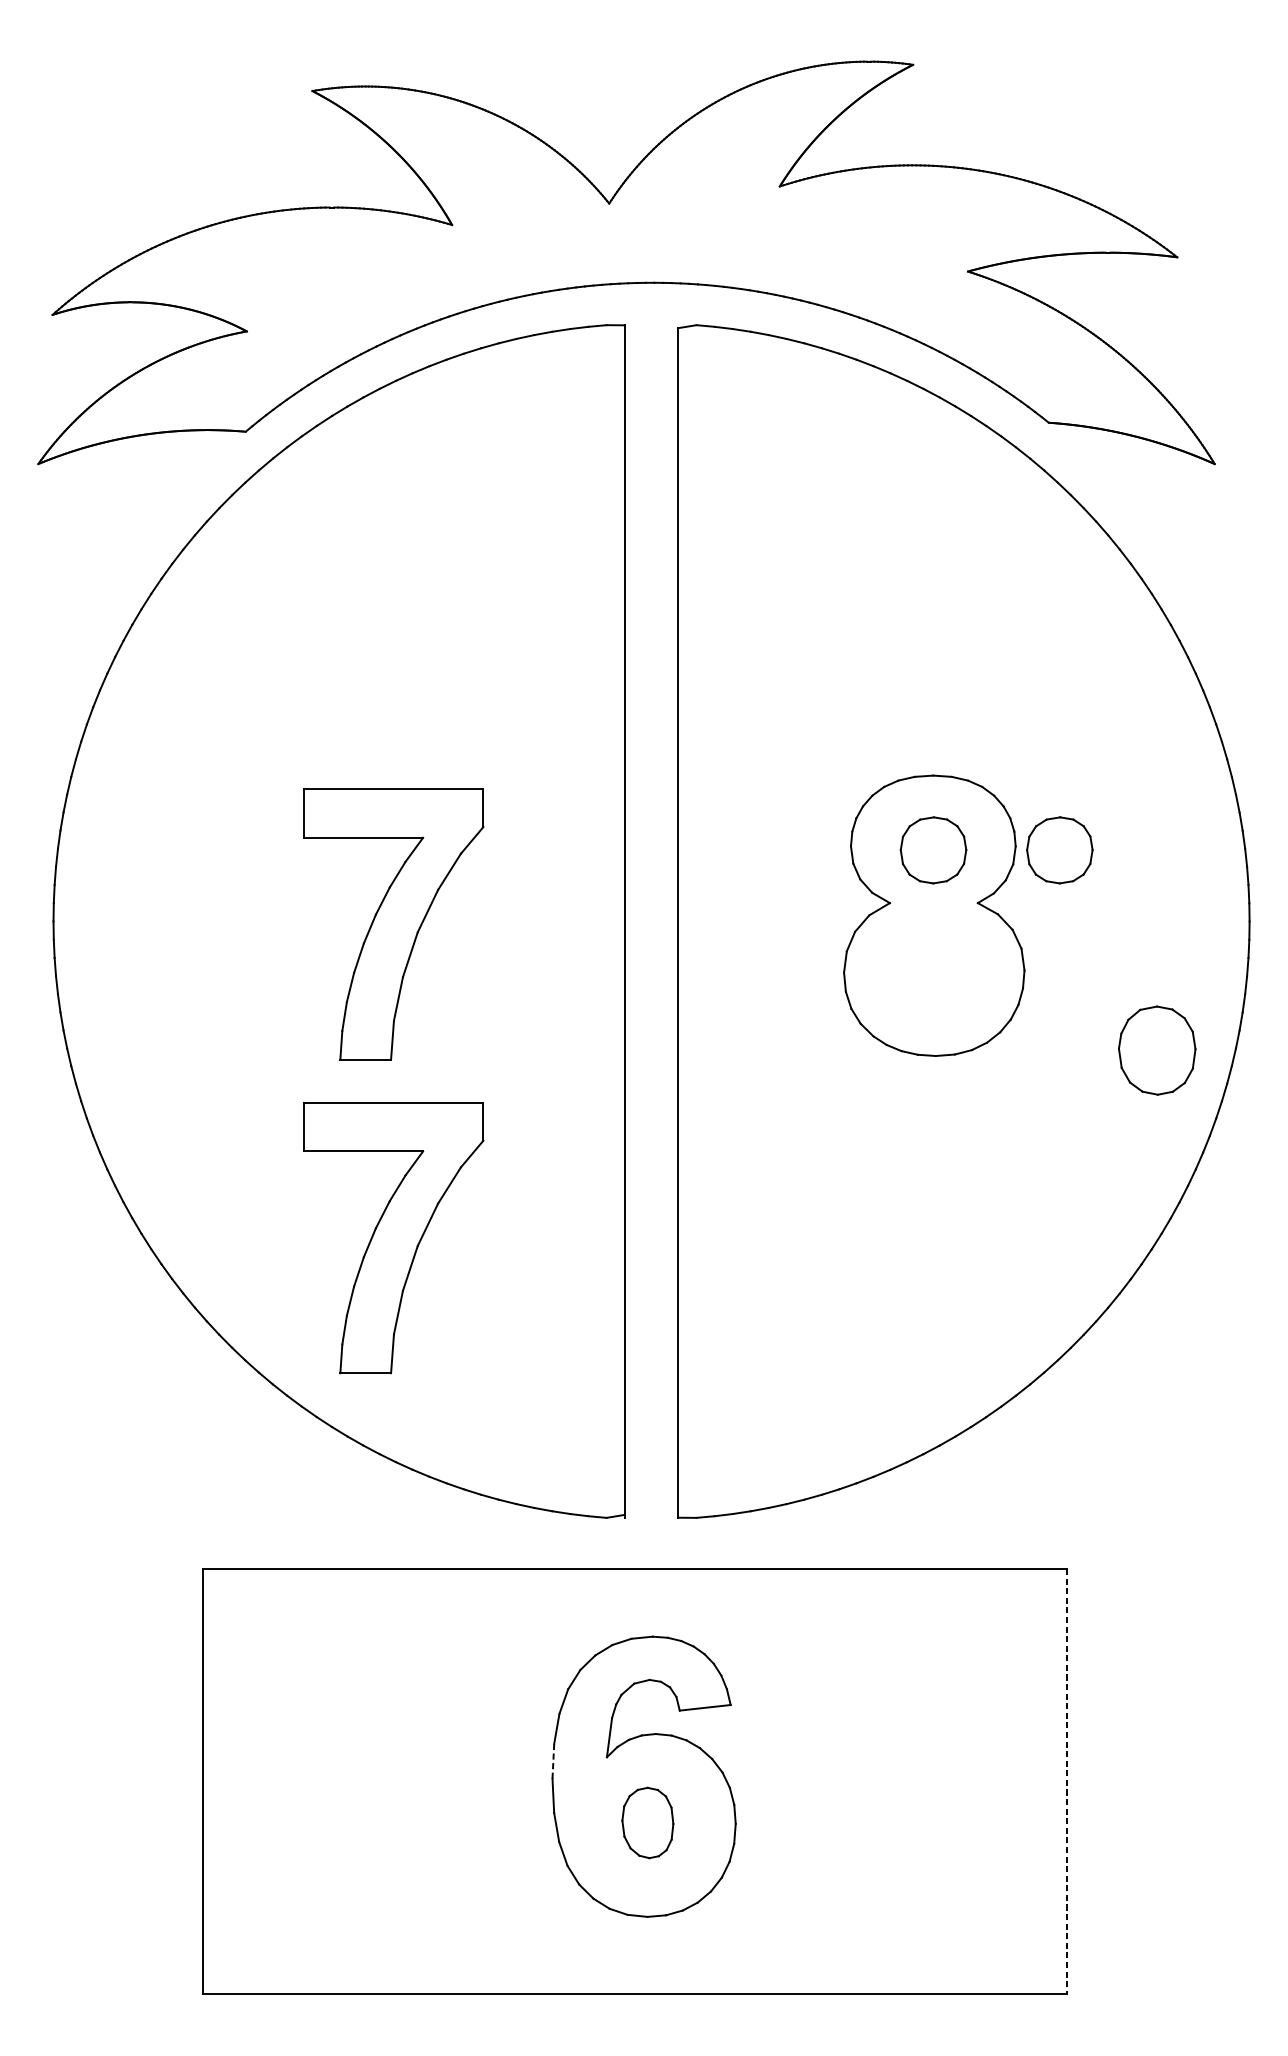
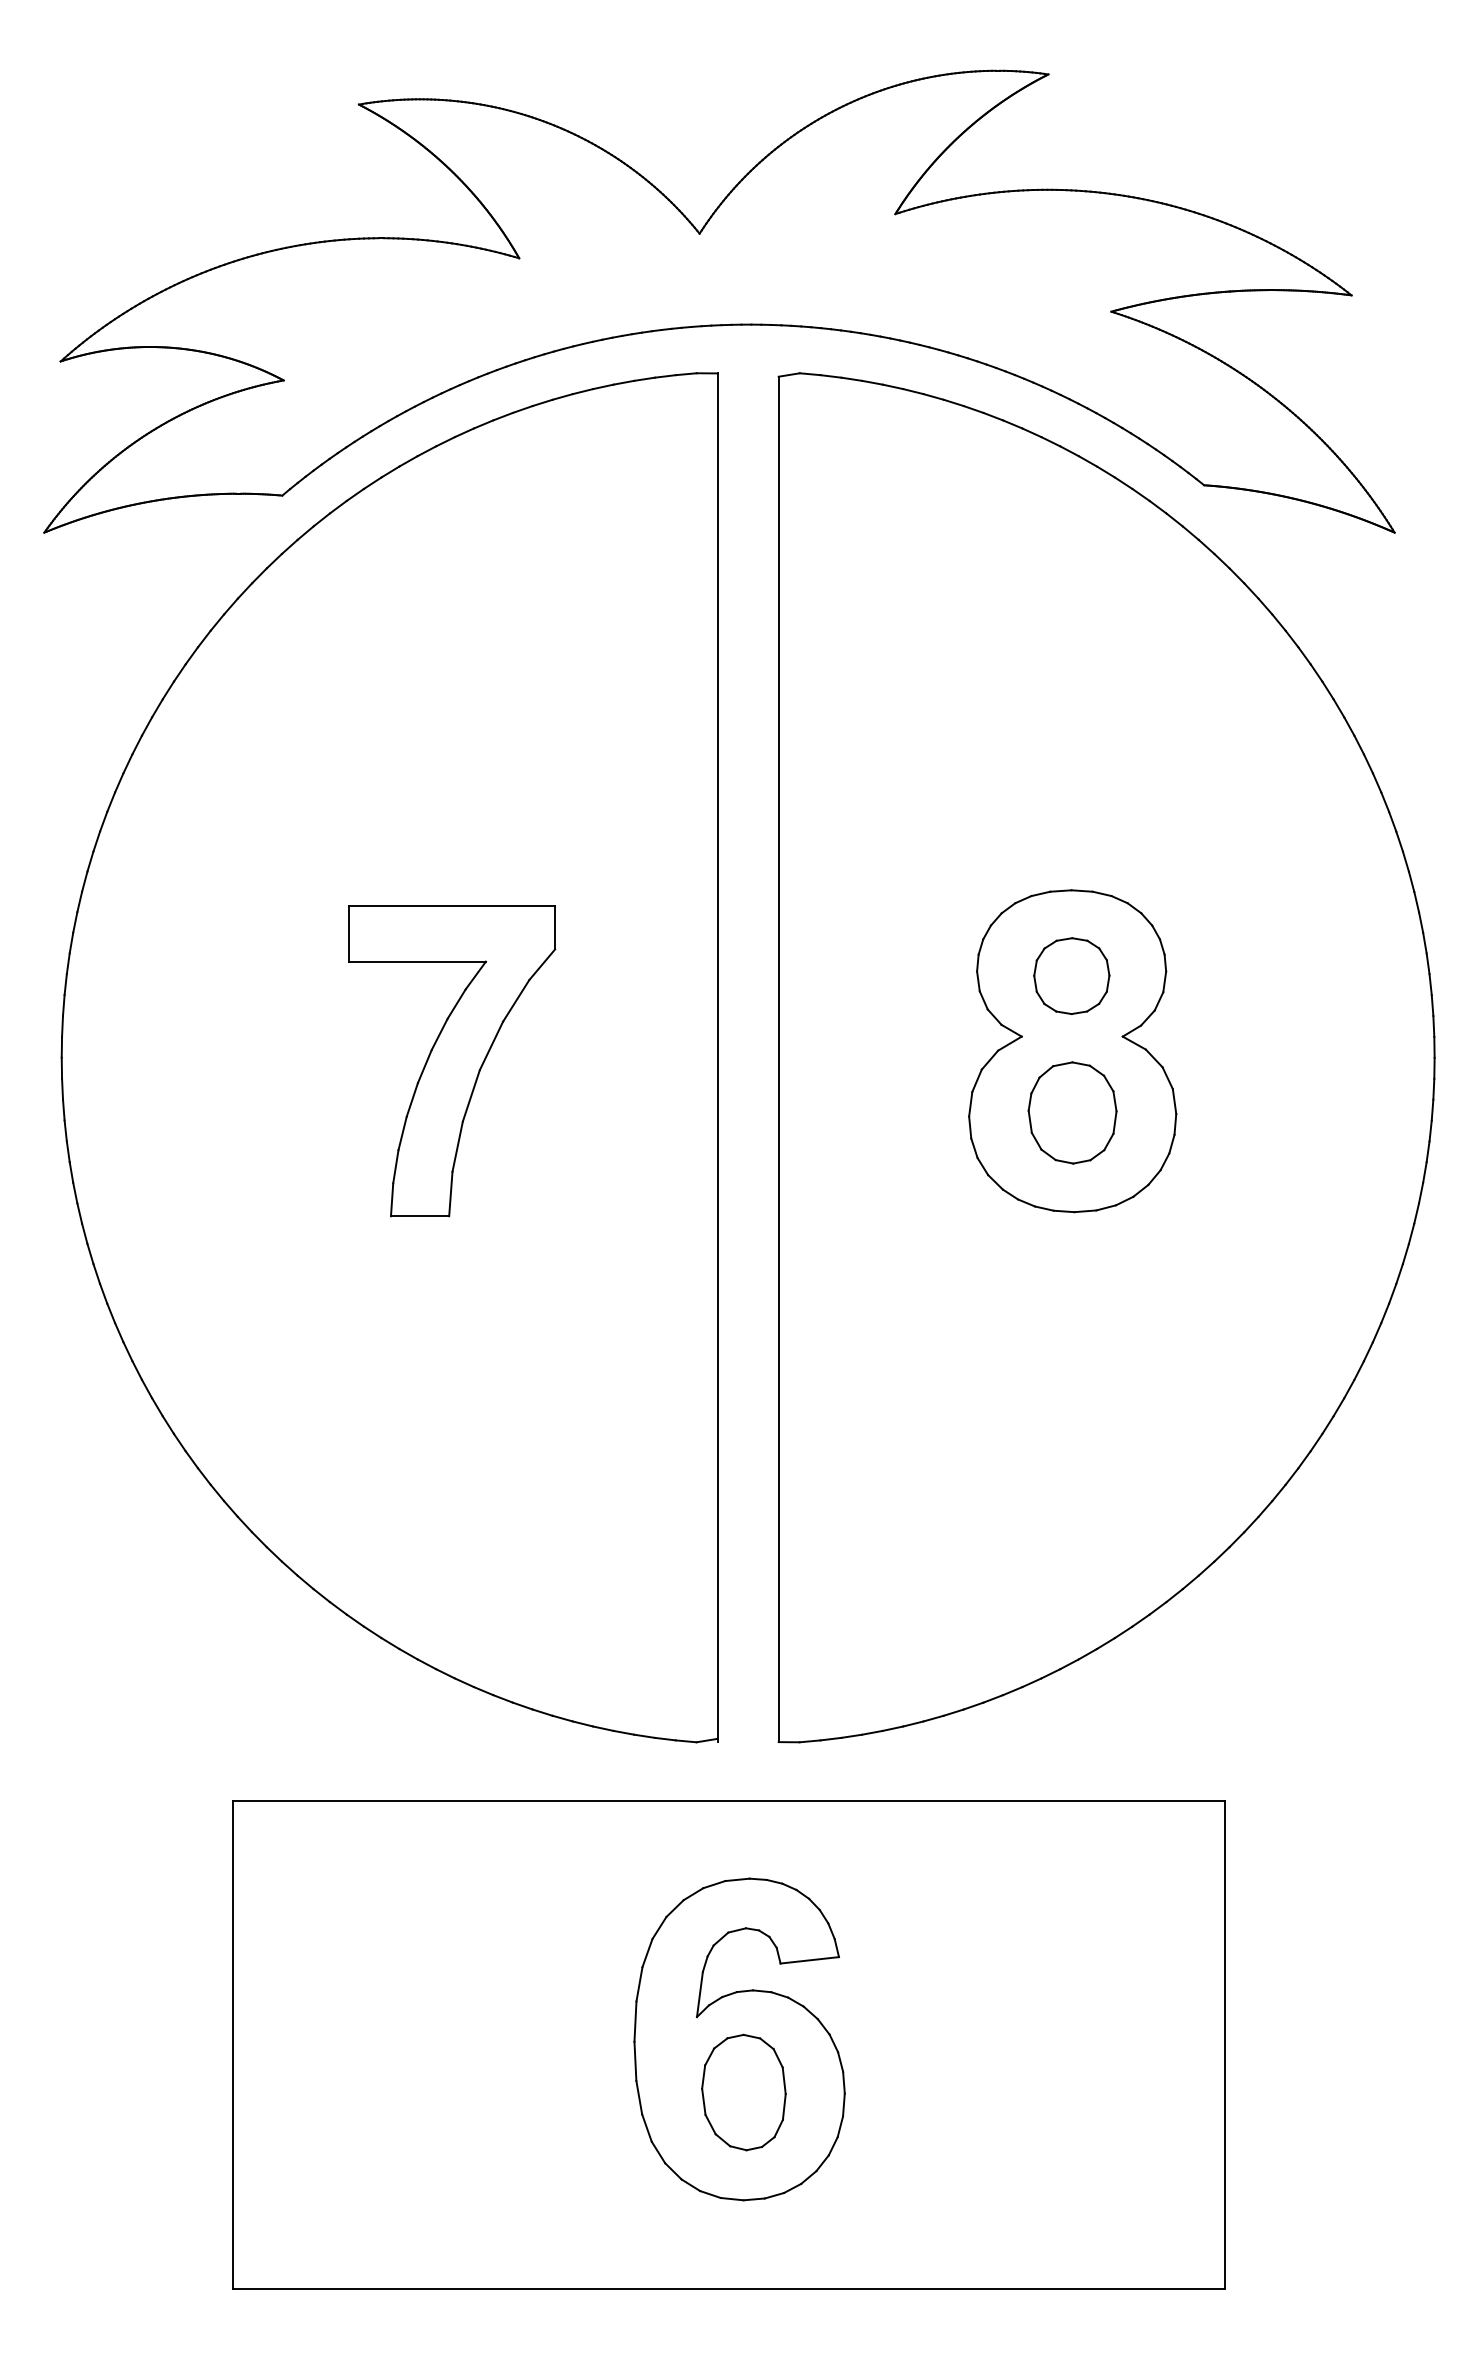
part: (1059, 849) -> (1216, 975), removed
part: (1157, 1050) -> (1072, 1112), moved
part: (393, 1238) -> (452, 1421), removed
line: (553, 1761) -> (635, 2021), dashed -> solid
line: (1066, 1782) -> (1224, 2045), dashed -> solid
part: (647, 1822) -> (743, 2092), size x1.43

